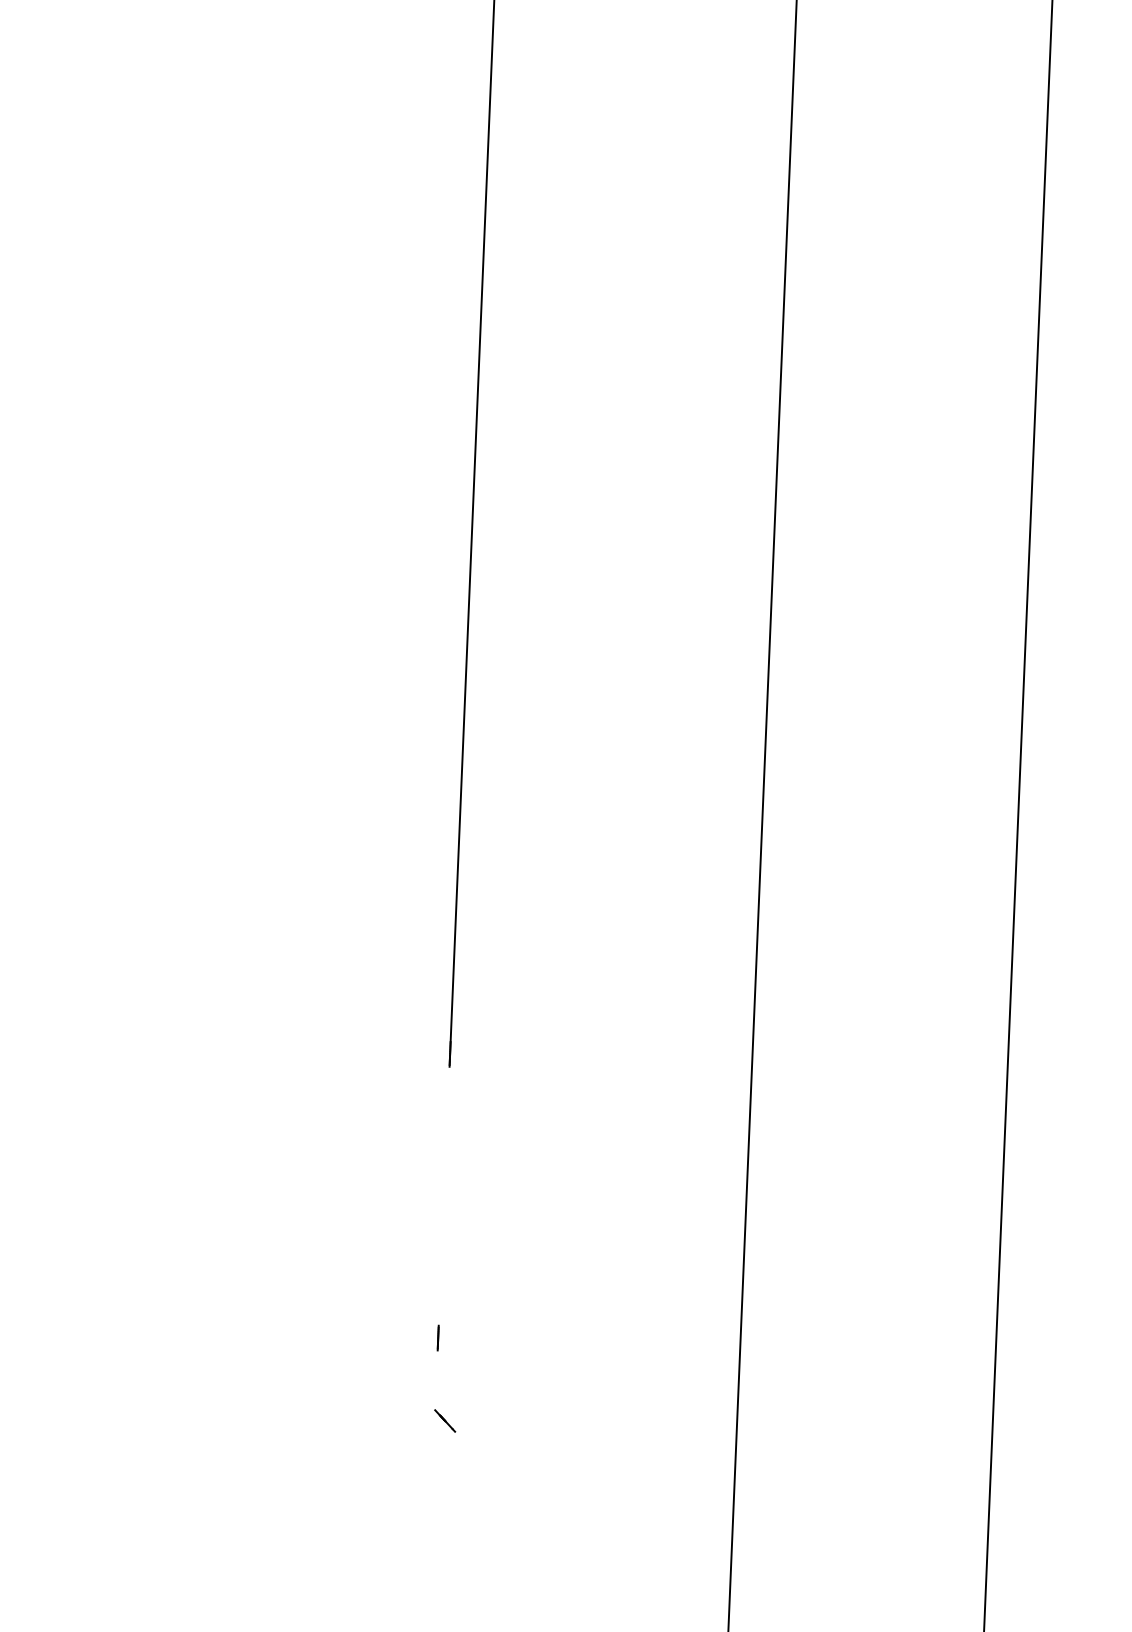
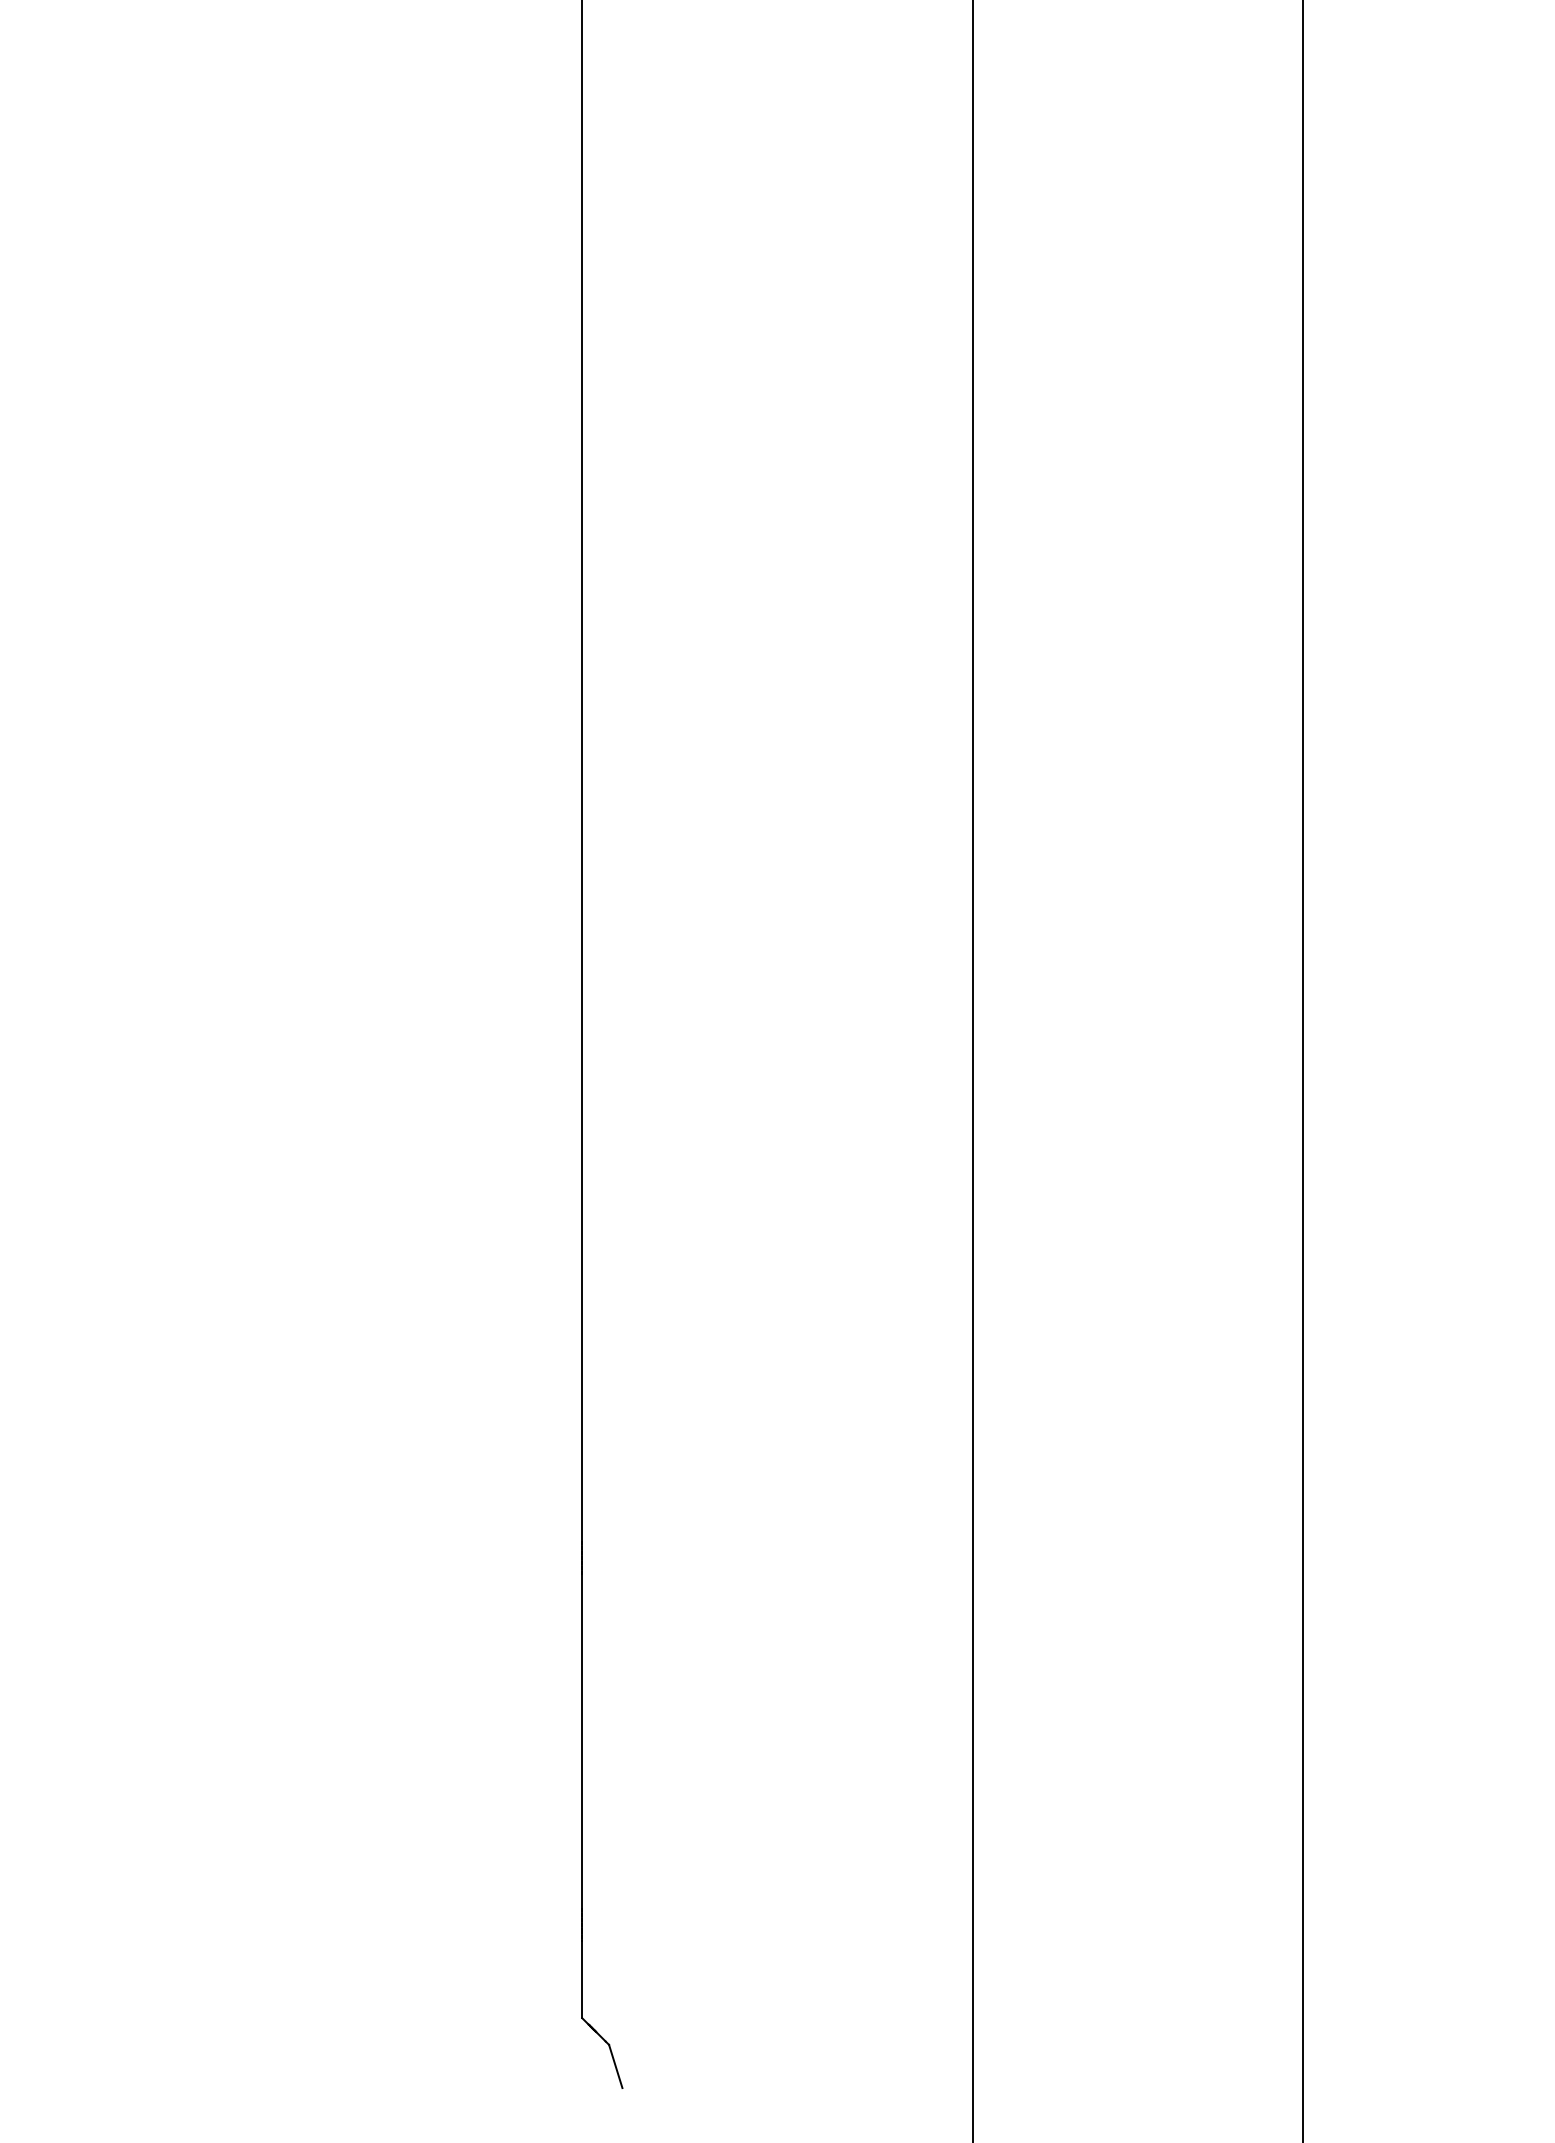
line: (444, 1195) -> (582, 1740), added
line: (436, 1380) -> (582, 1979), added
line: (459, 1448) -> (615, 2066), added

